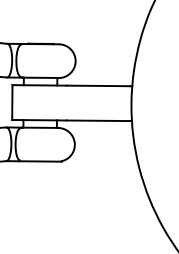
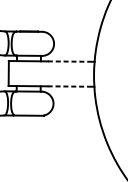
line: (98, 85) -> (70, 61), solid -> dashed
line: (98, 120) -> (70, 86), solid -> dashed

